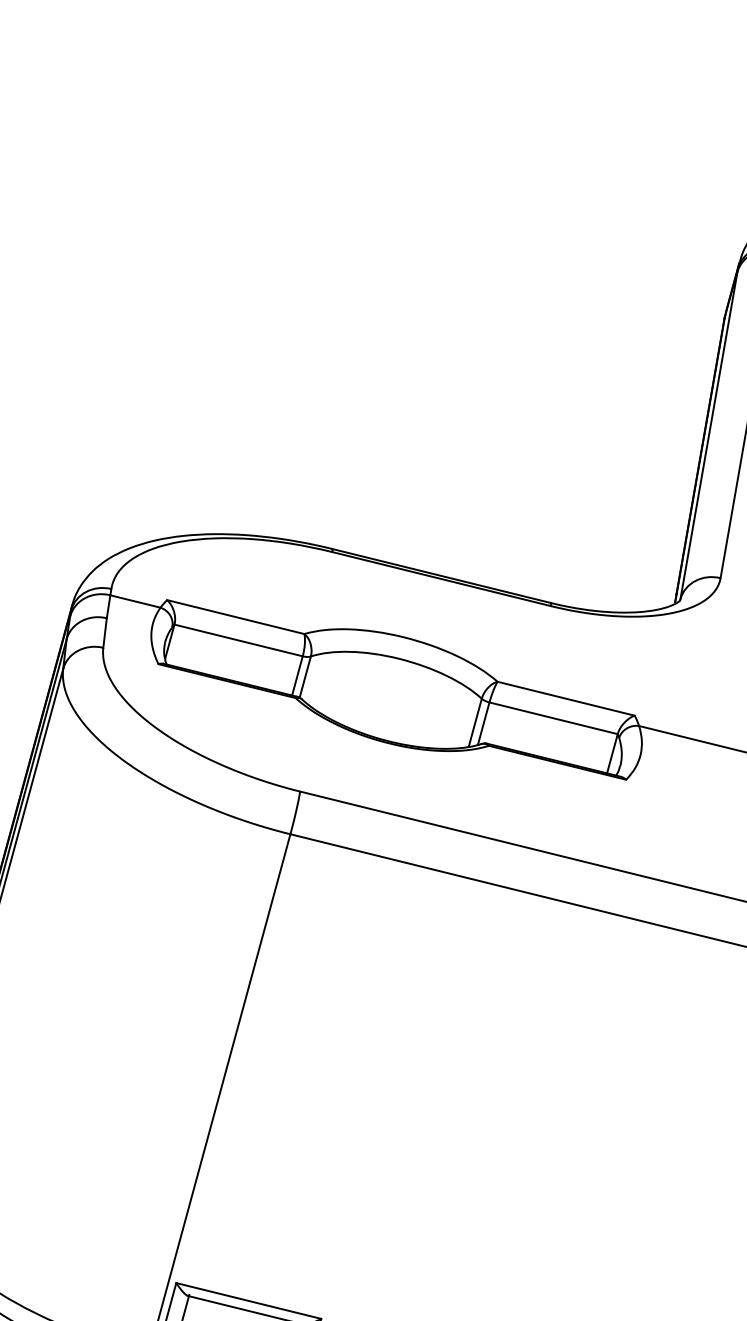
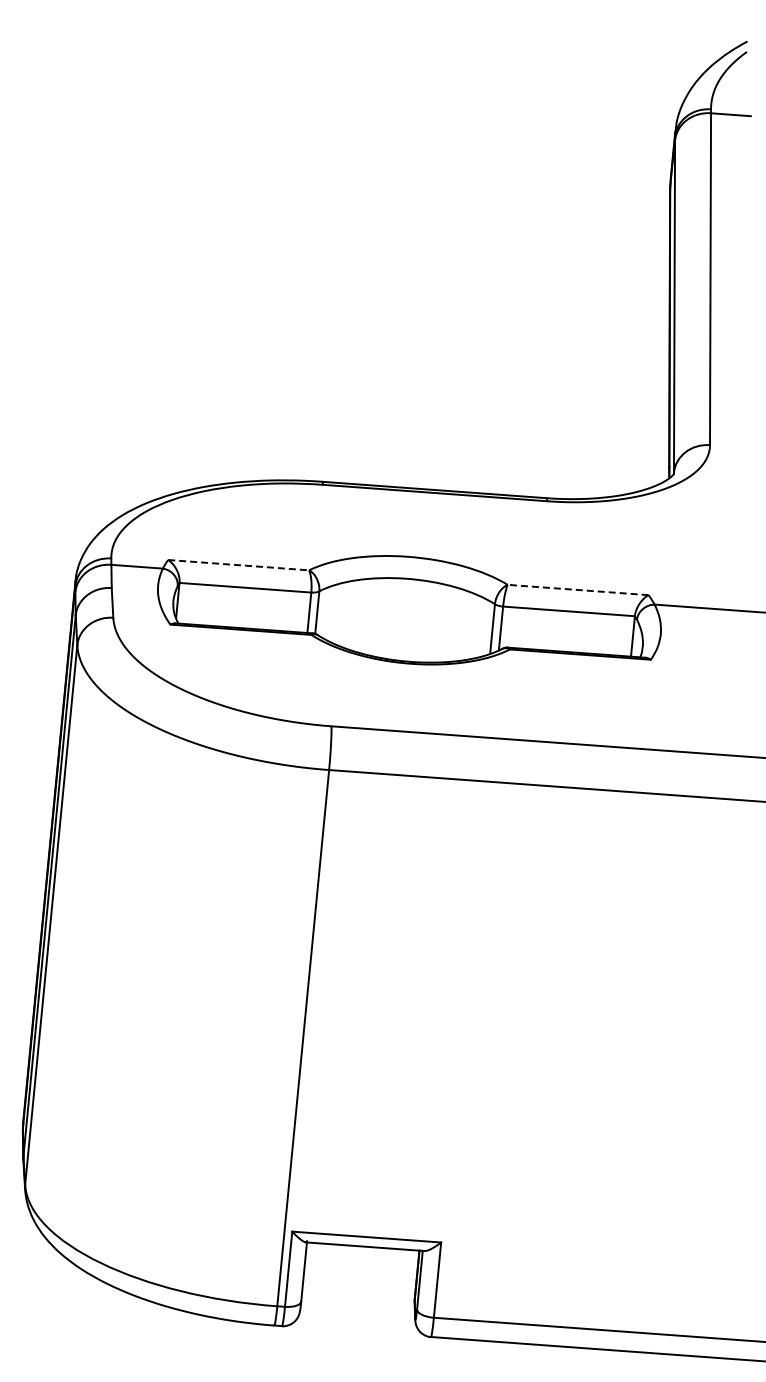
line: (235, 617) -> (238, 565), solid -> dashed
line: (566, 699) -> (578, 590), solid -> dashed

